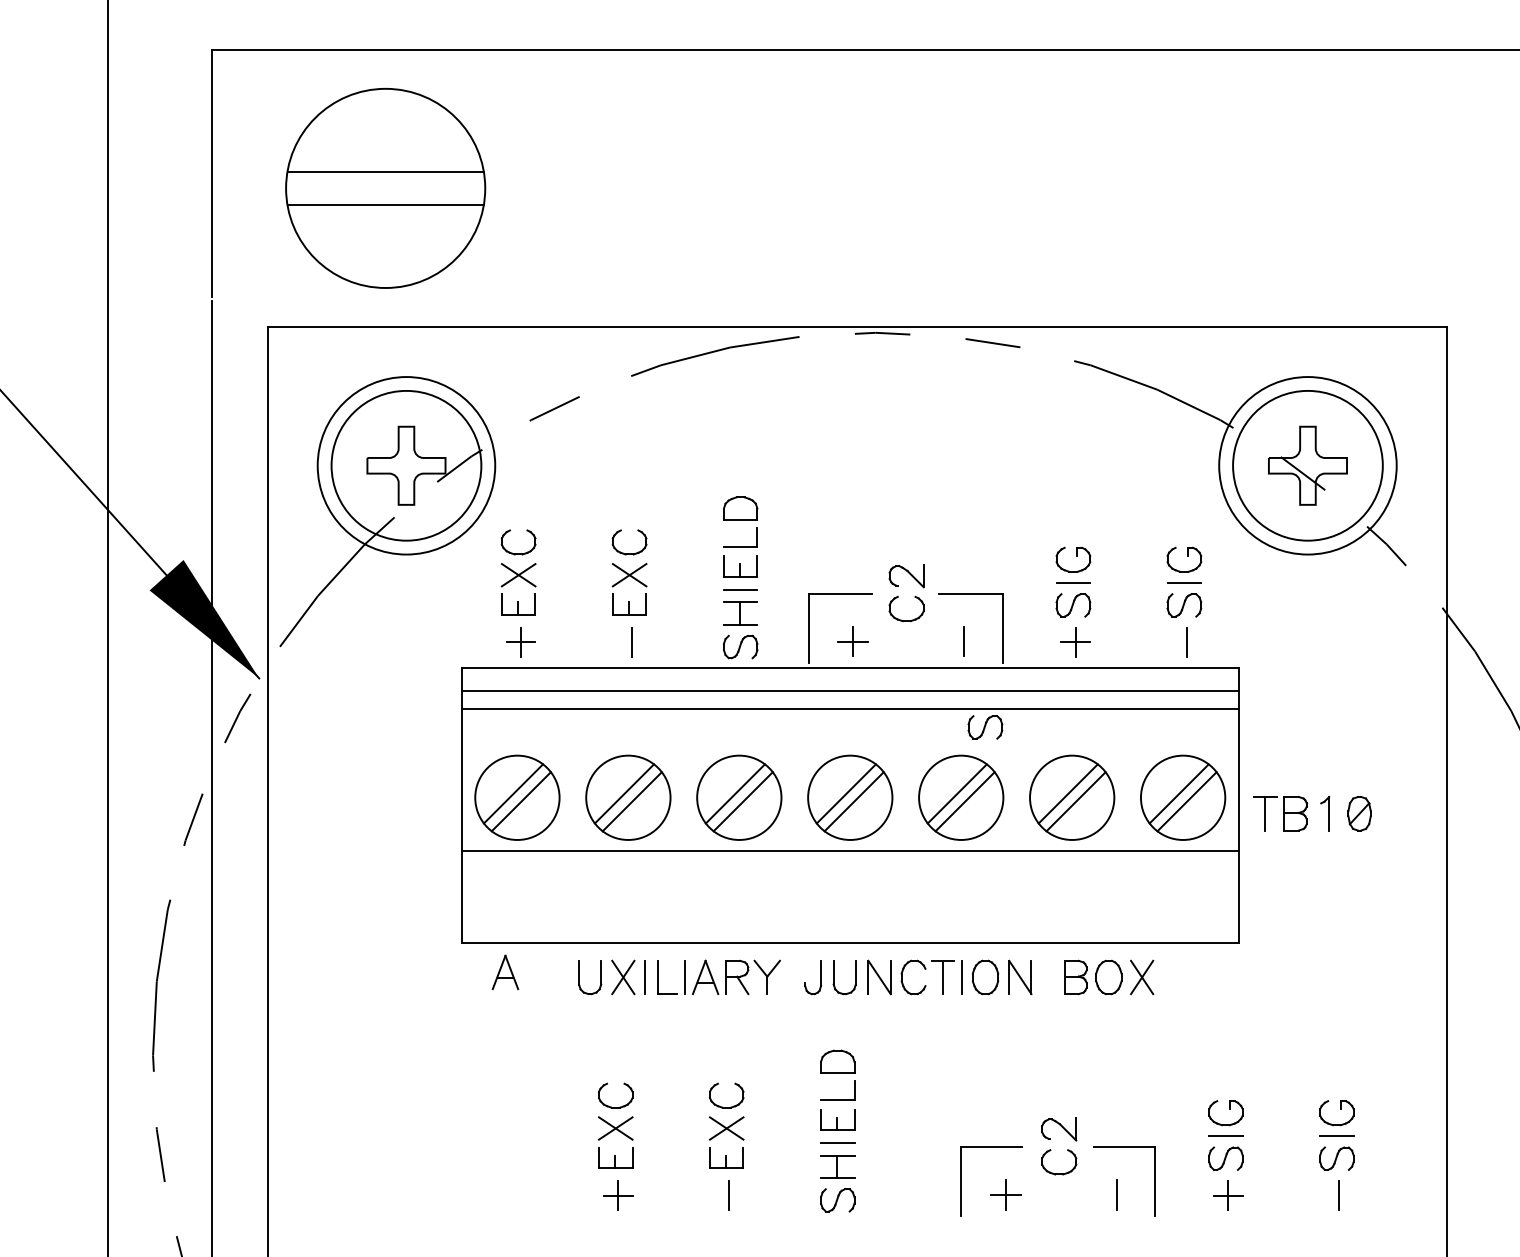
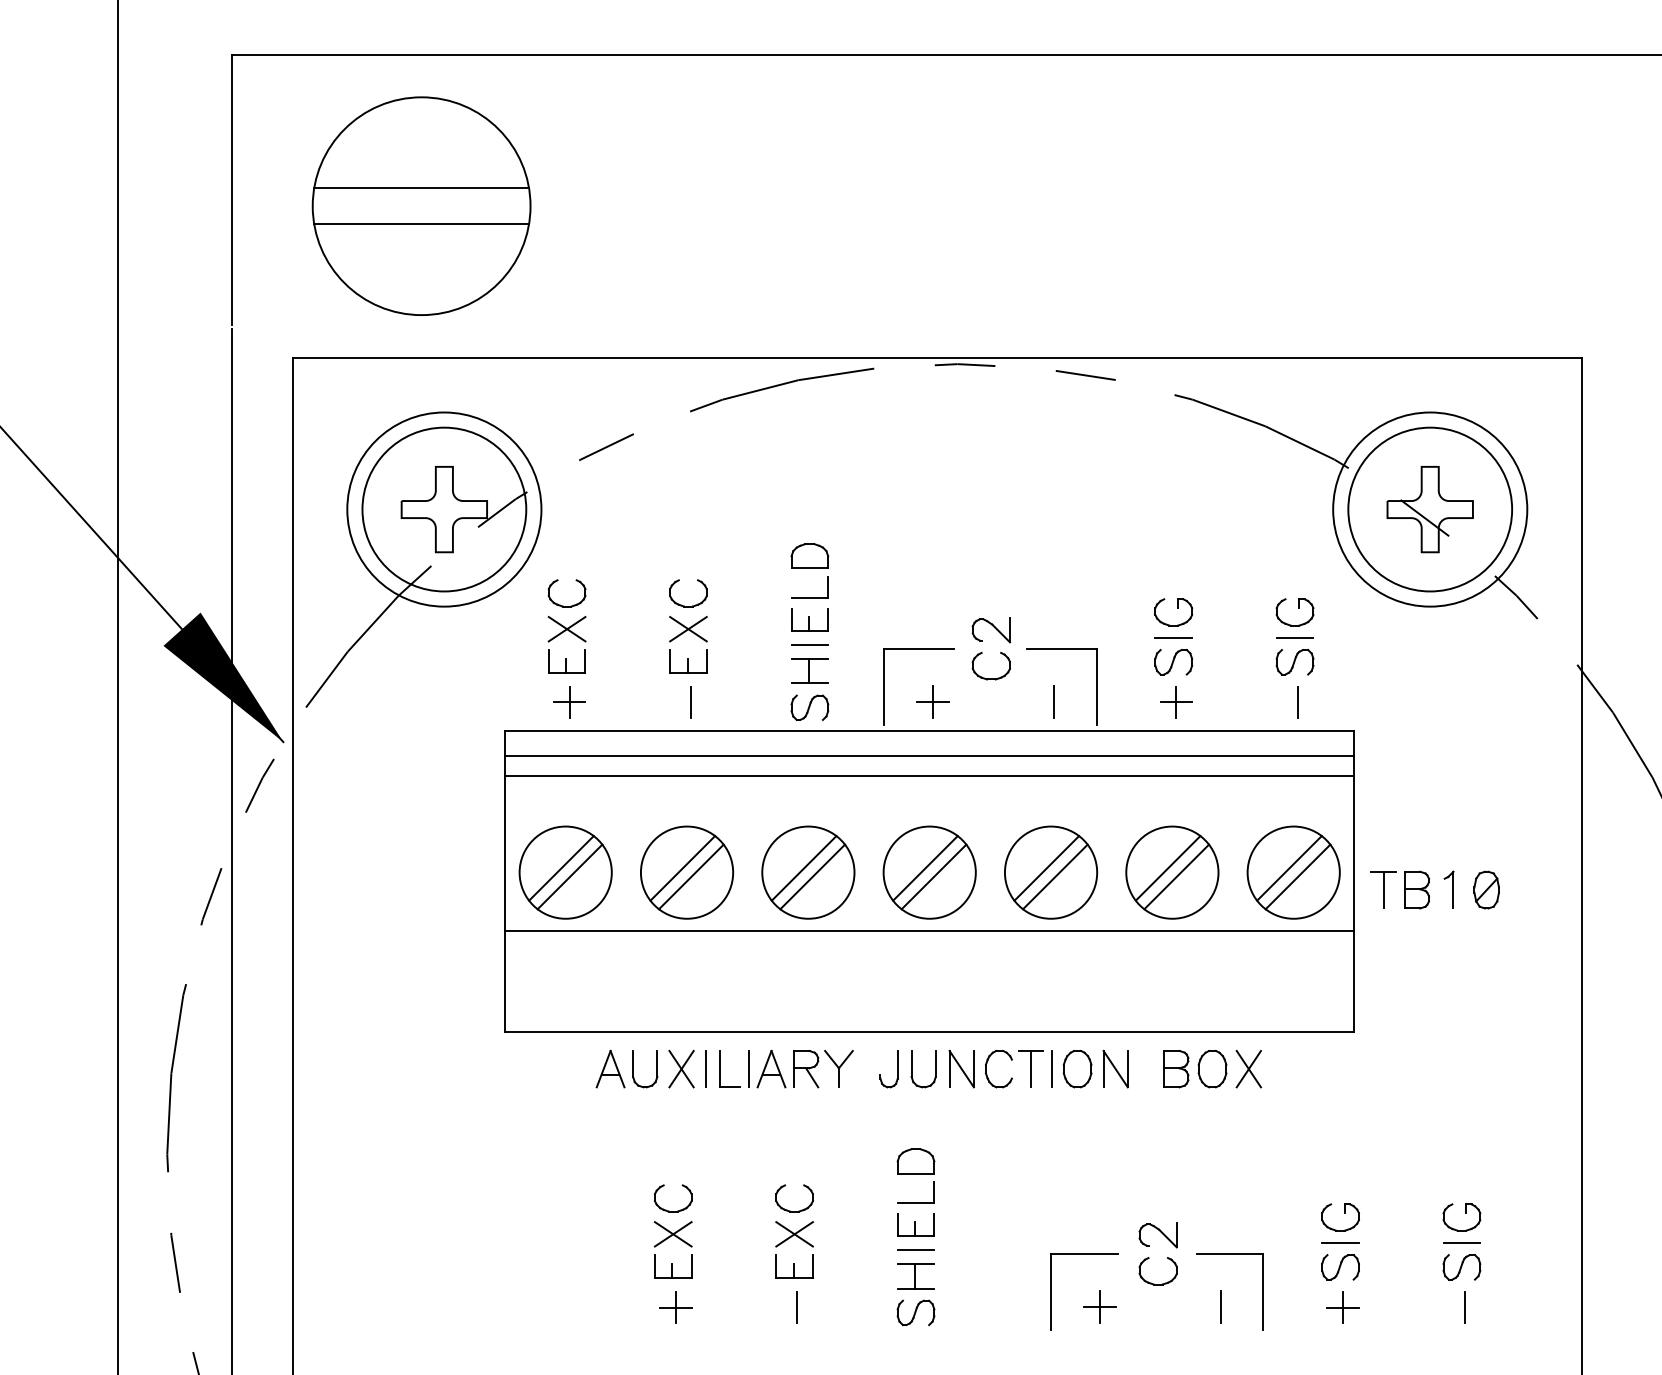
part: (985, 727) -> (1077, 795), removed
part: (505, 972) -> (610, 1069), moved

